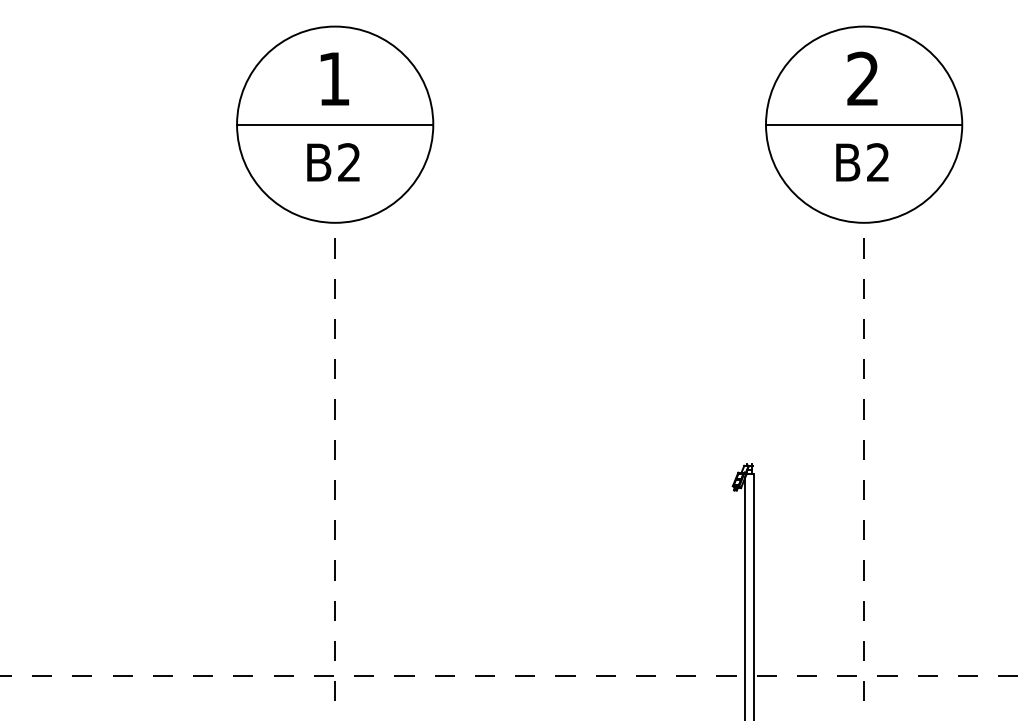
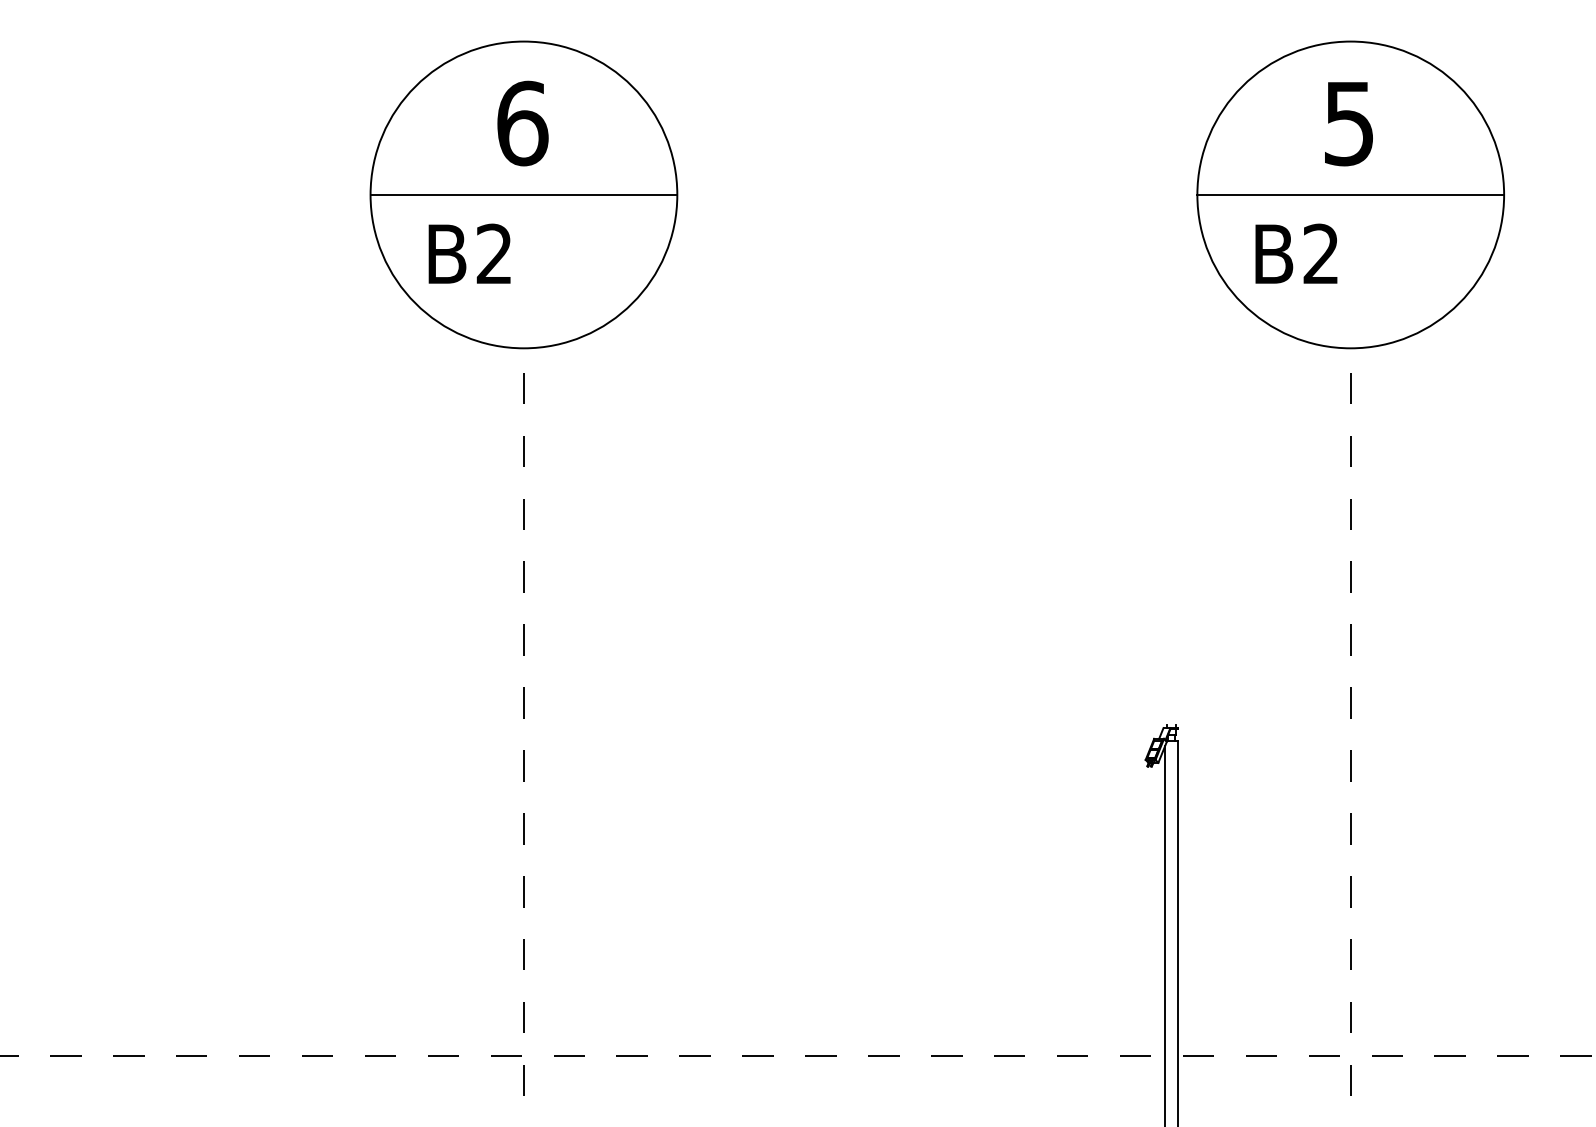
text: (334, 78) -> (522, 122), 1 -> 6
text: (862, 78) -> (1348, 122), 2 -> 5
text: (333, 162) -> (469, 254), moved
text: (862, 162) -> (1296, 254), moved

